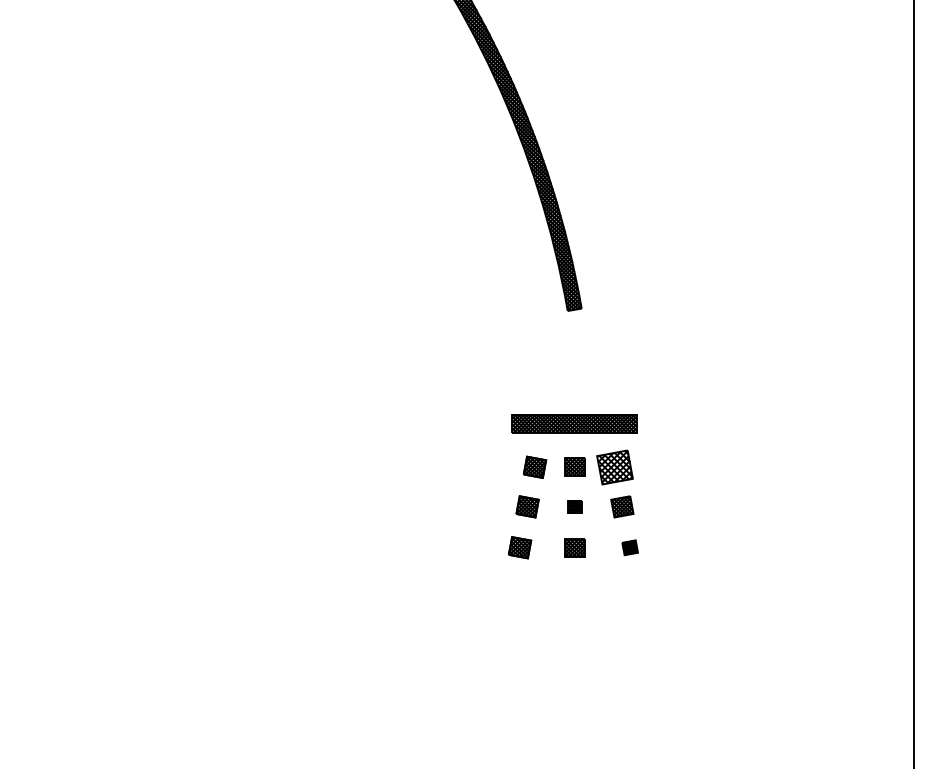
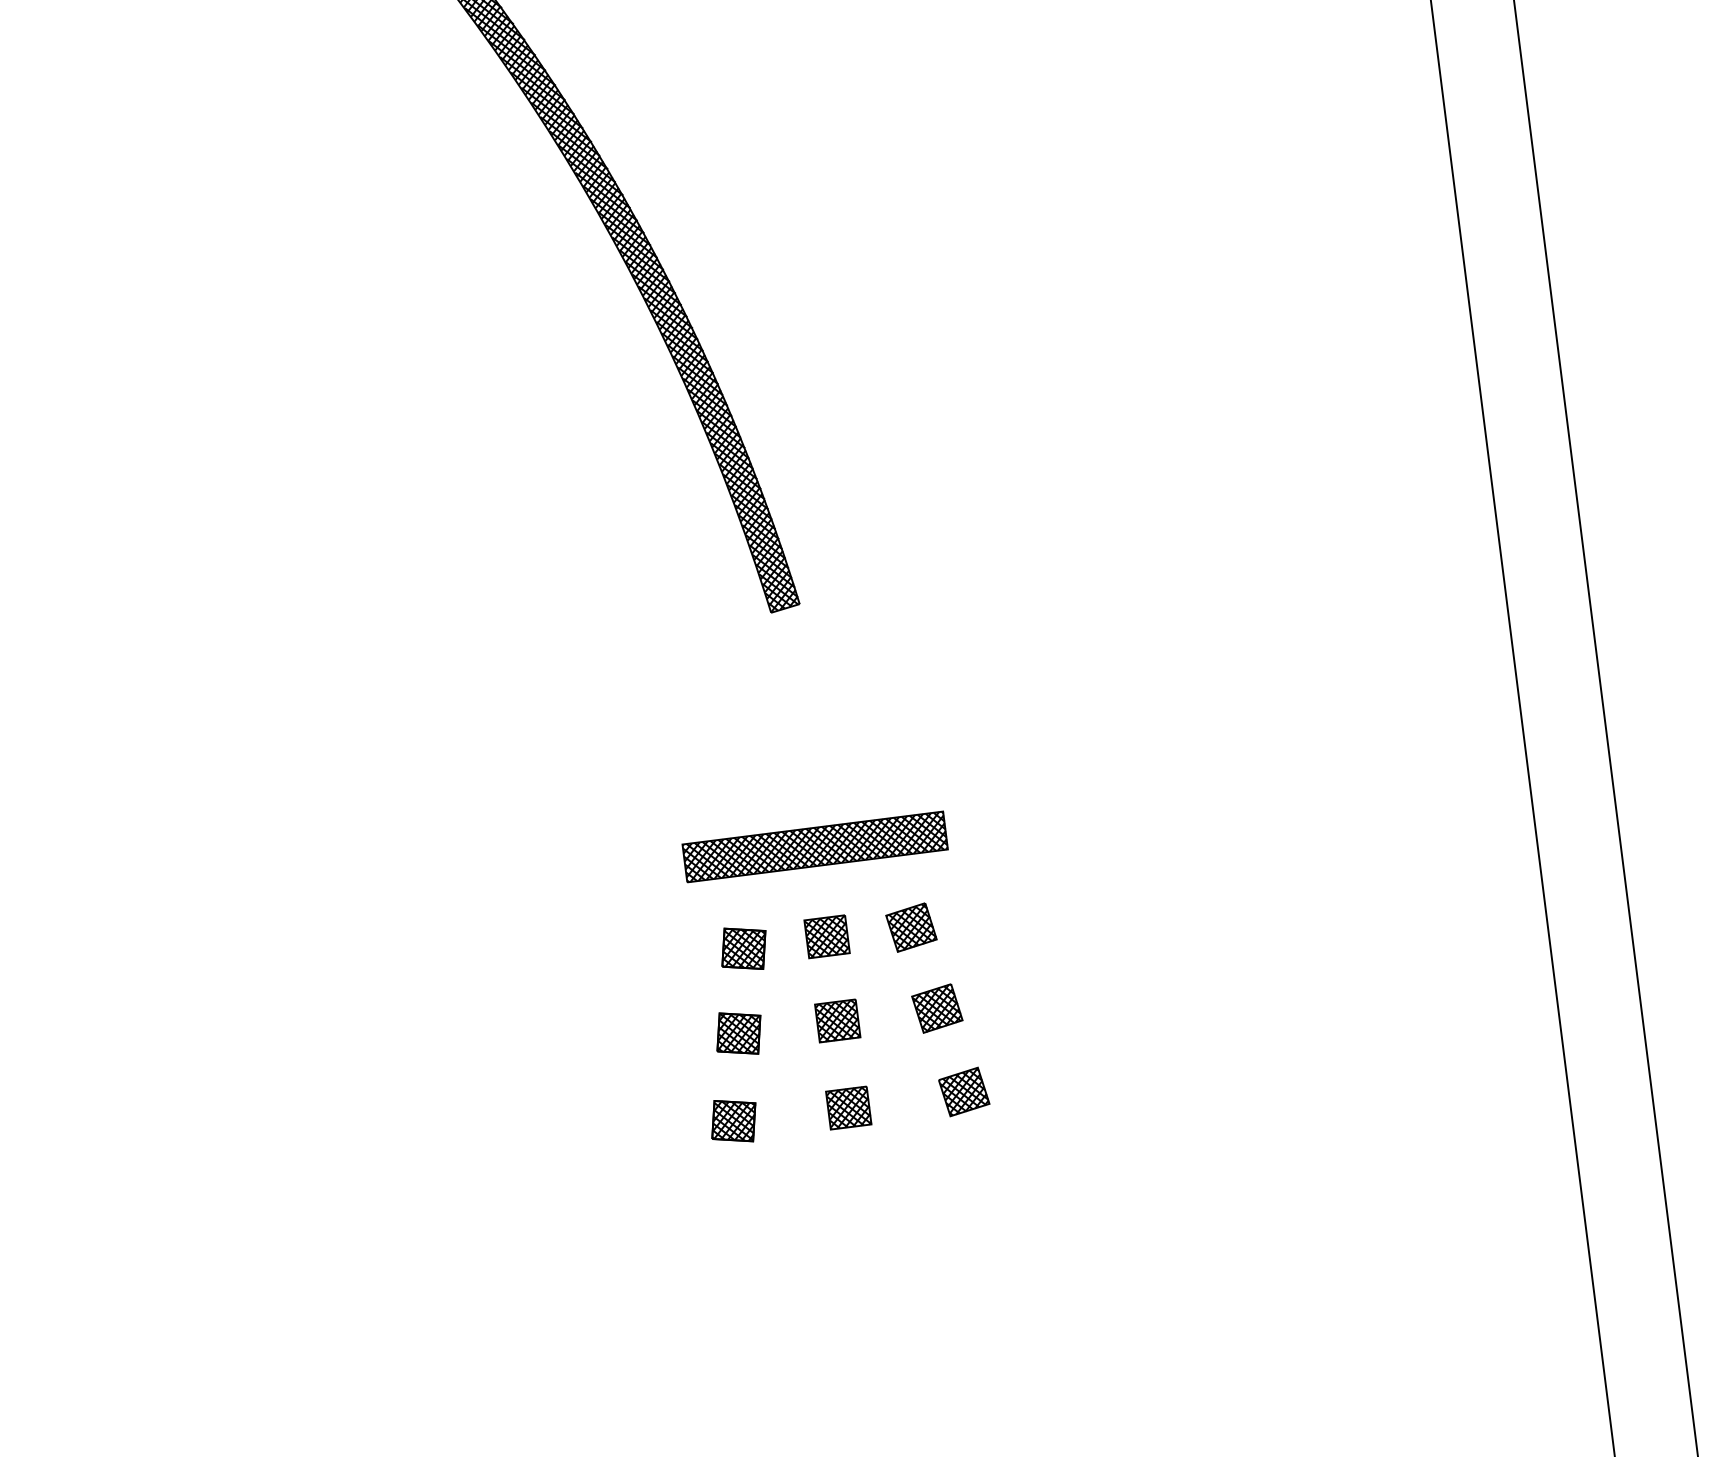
part: (614, 466) -> (910, 926), size x0.62
part: (574, 506) -> (837, 1020), size x1.43
part: (630, 547) -> (965, 1091), size x1.43

